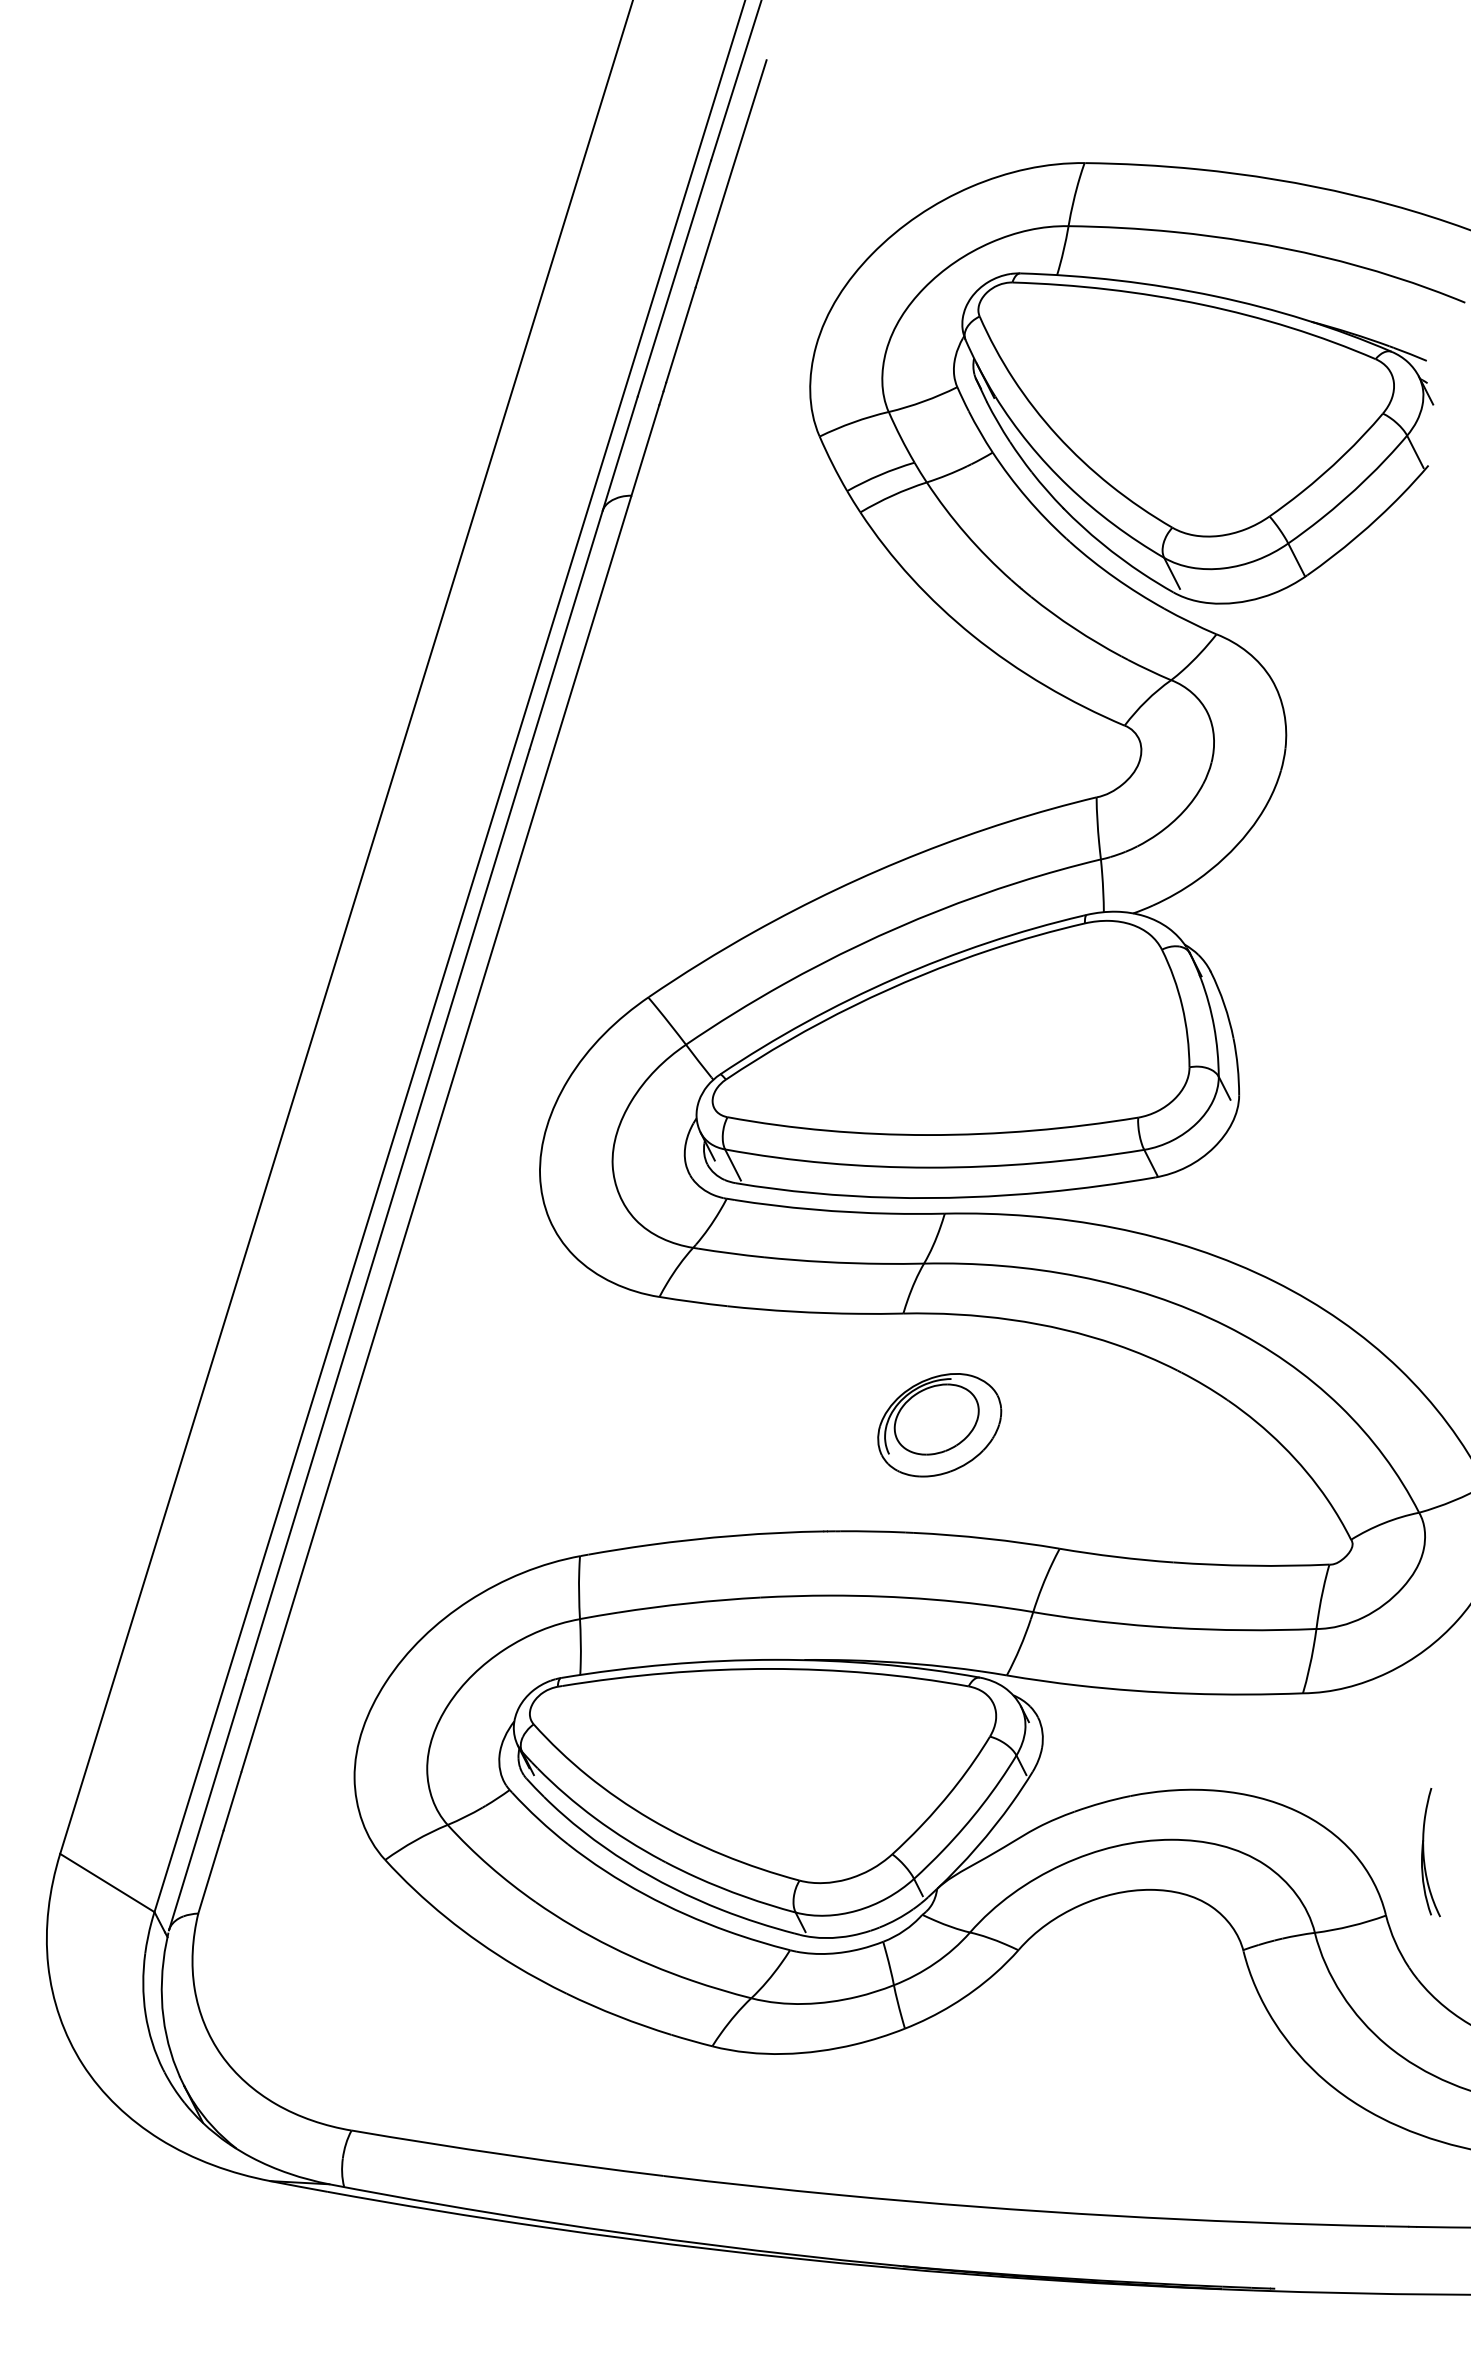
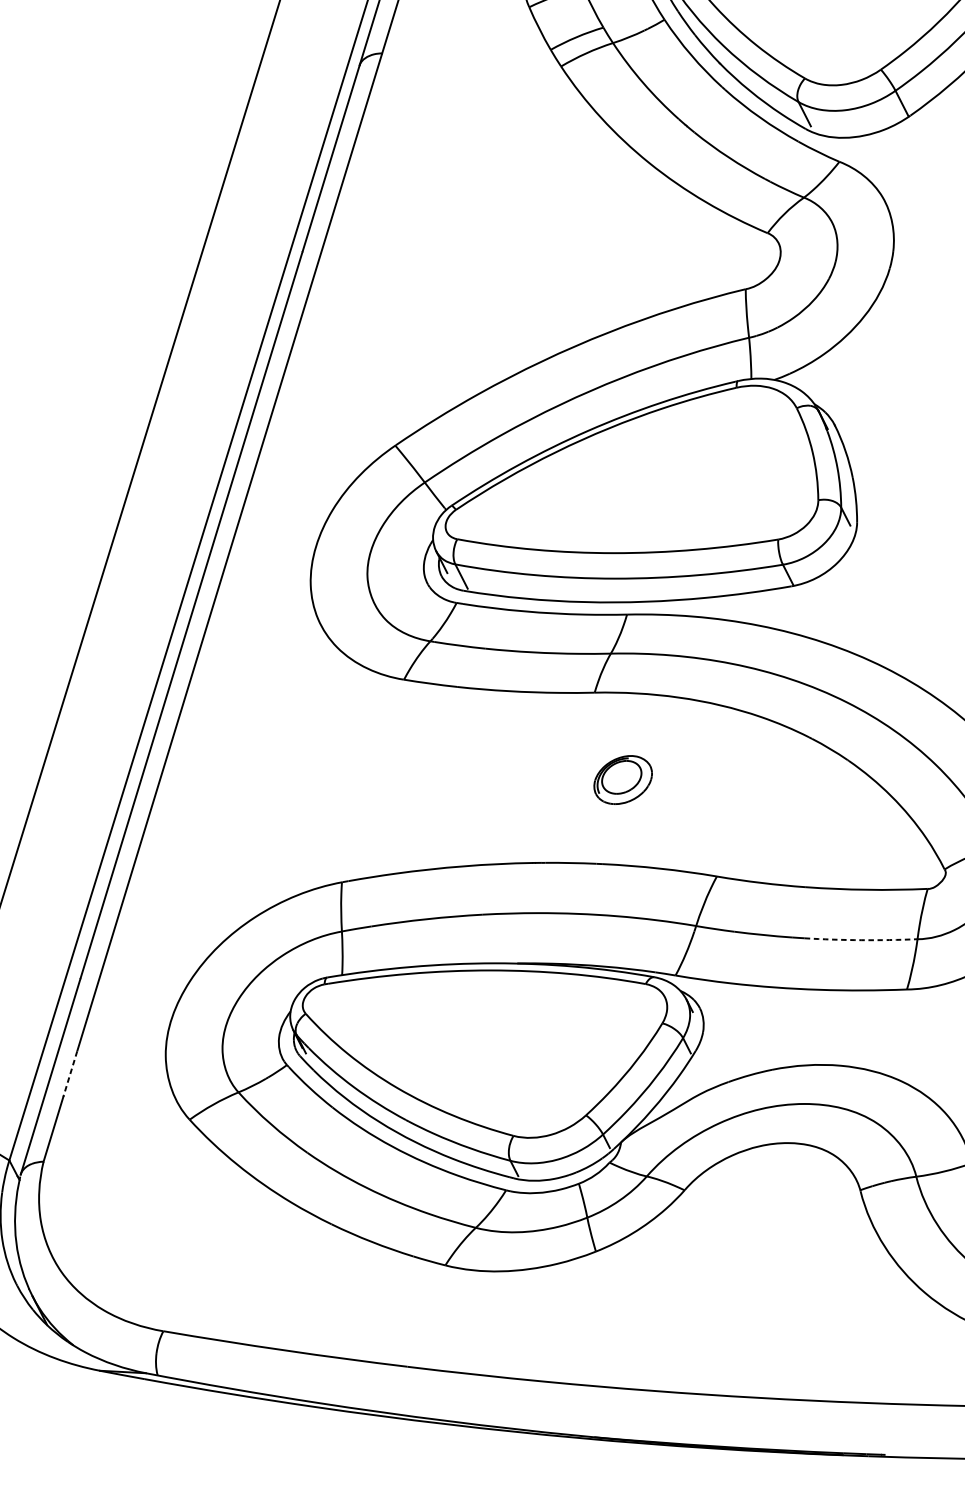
part: (939, 1425) -> (622, 780), size x0.6
arc: (1244, 1630) -> (861, 940), solid -> dashed
line: (232, 1801) -> (70, 1074), solid -> dashed

